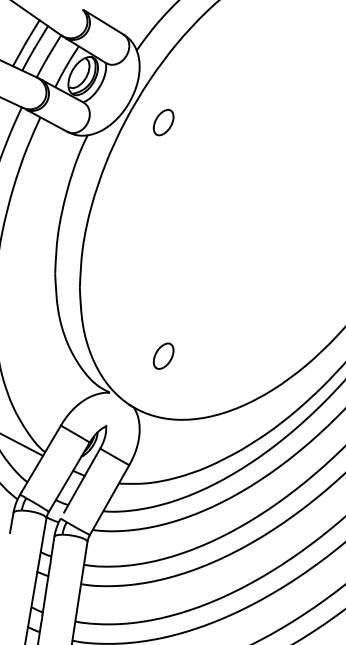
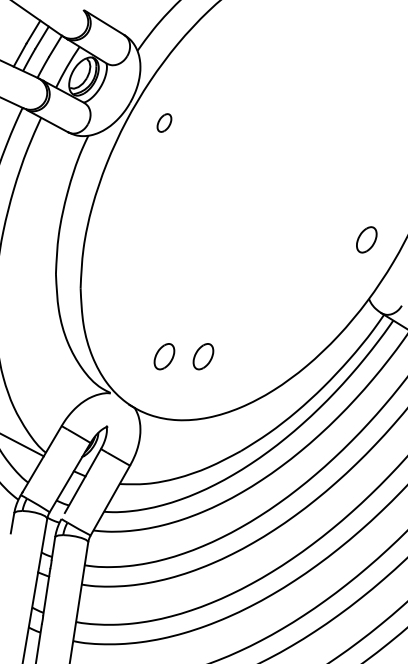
part: (163, 122) -> (164, 122), size x0.7
part: (202, 356) -> (203, 356), added

